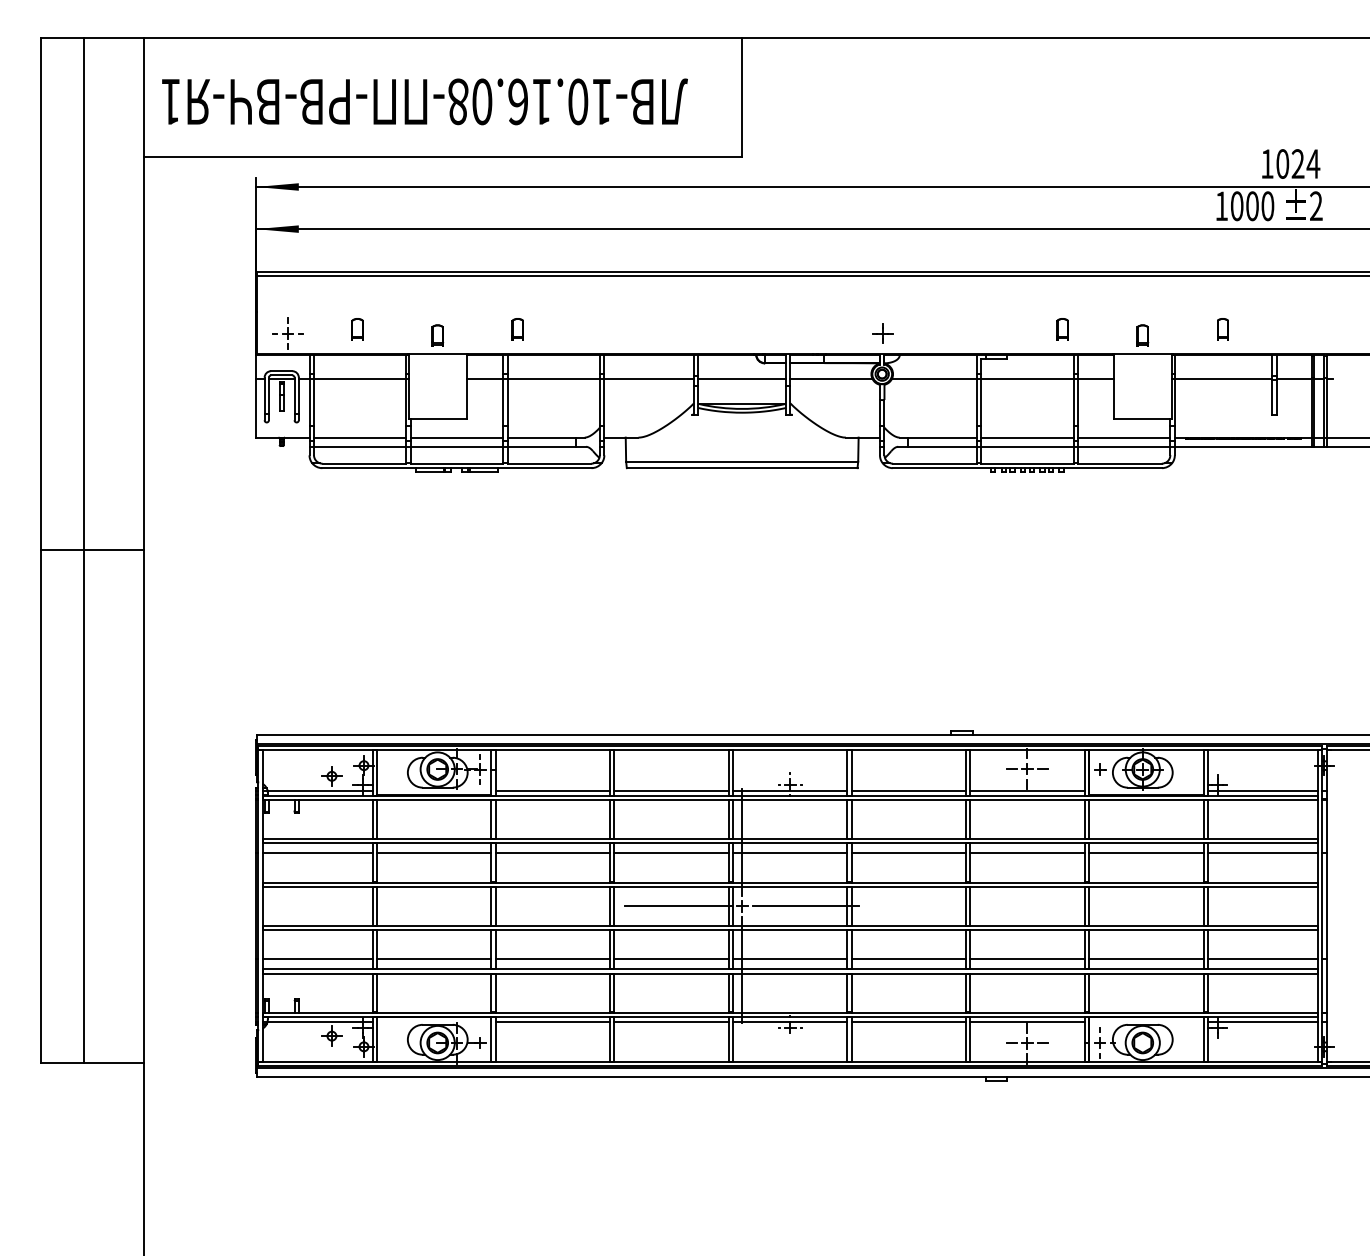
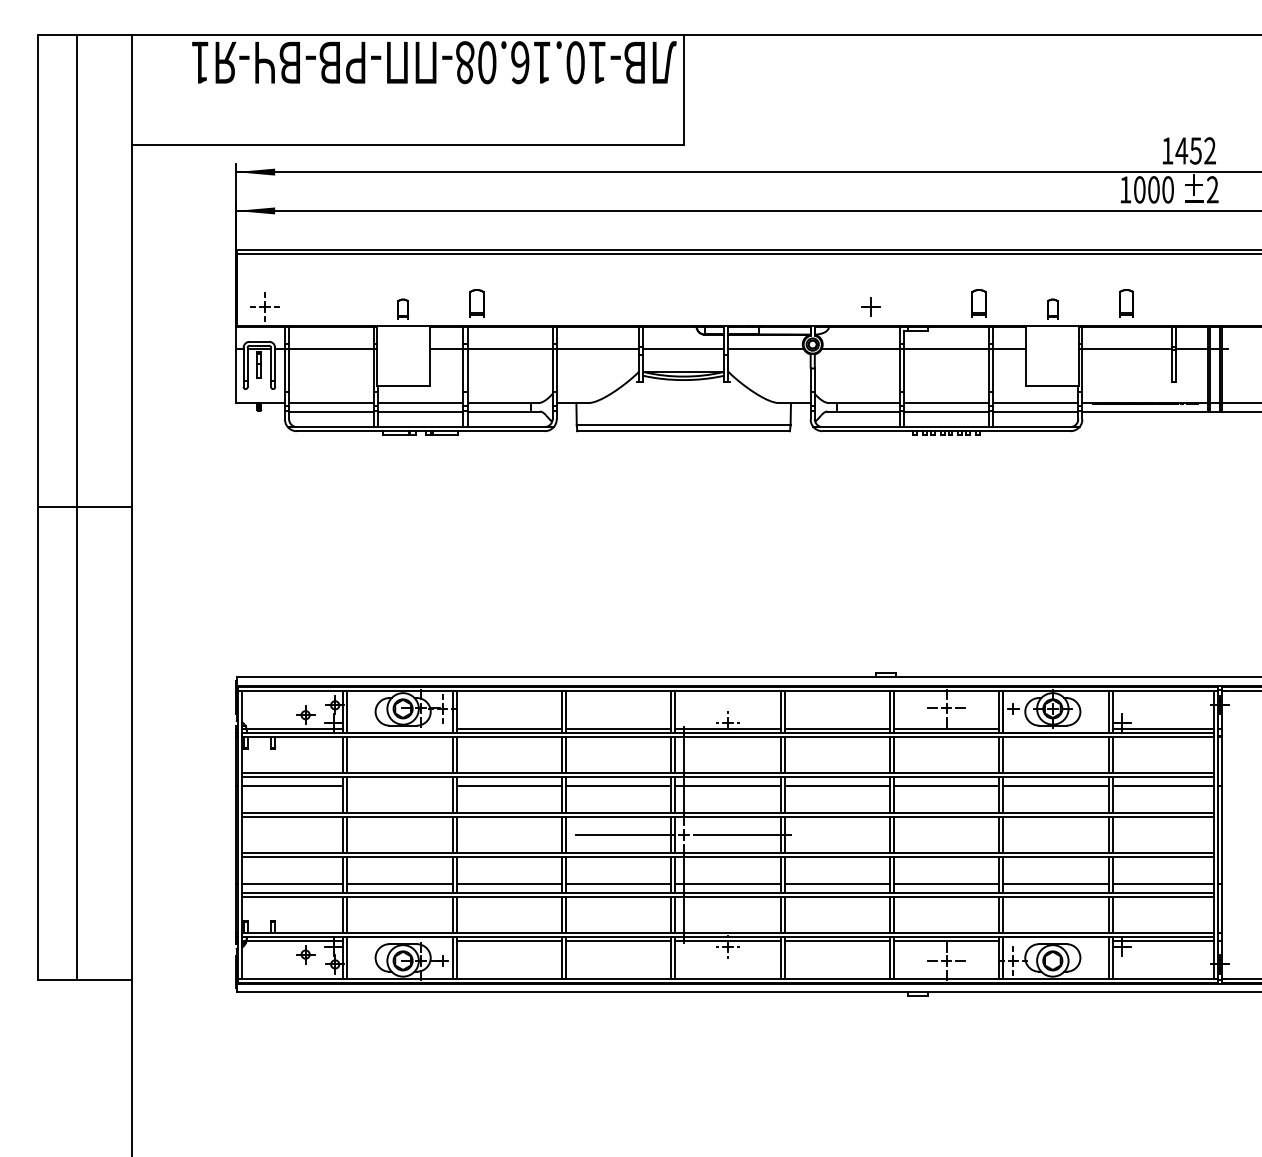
text: (425, 101) -> (434, 62), moved
text: (1297, 163) -> (1195, 150), 1024 -> 1452
part: (356, 328) -> (328, 302), removed
part: (517, 328) -> (476, 302), size x1.4
part: (1062, 328) -> (978, 302), size x1.4
part: (1222, 328) -> (1126, 302), size x1.4
part: (881, 332) -> (870, 306), moved
line: (433, 853) -> (399, 786), removed

